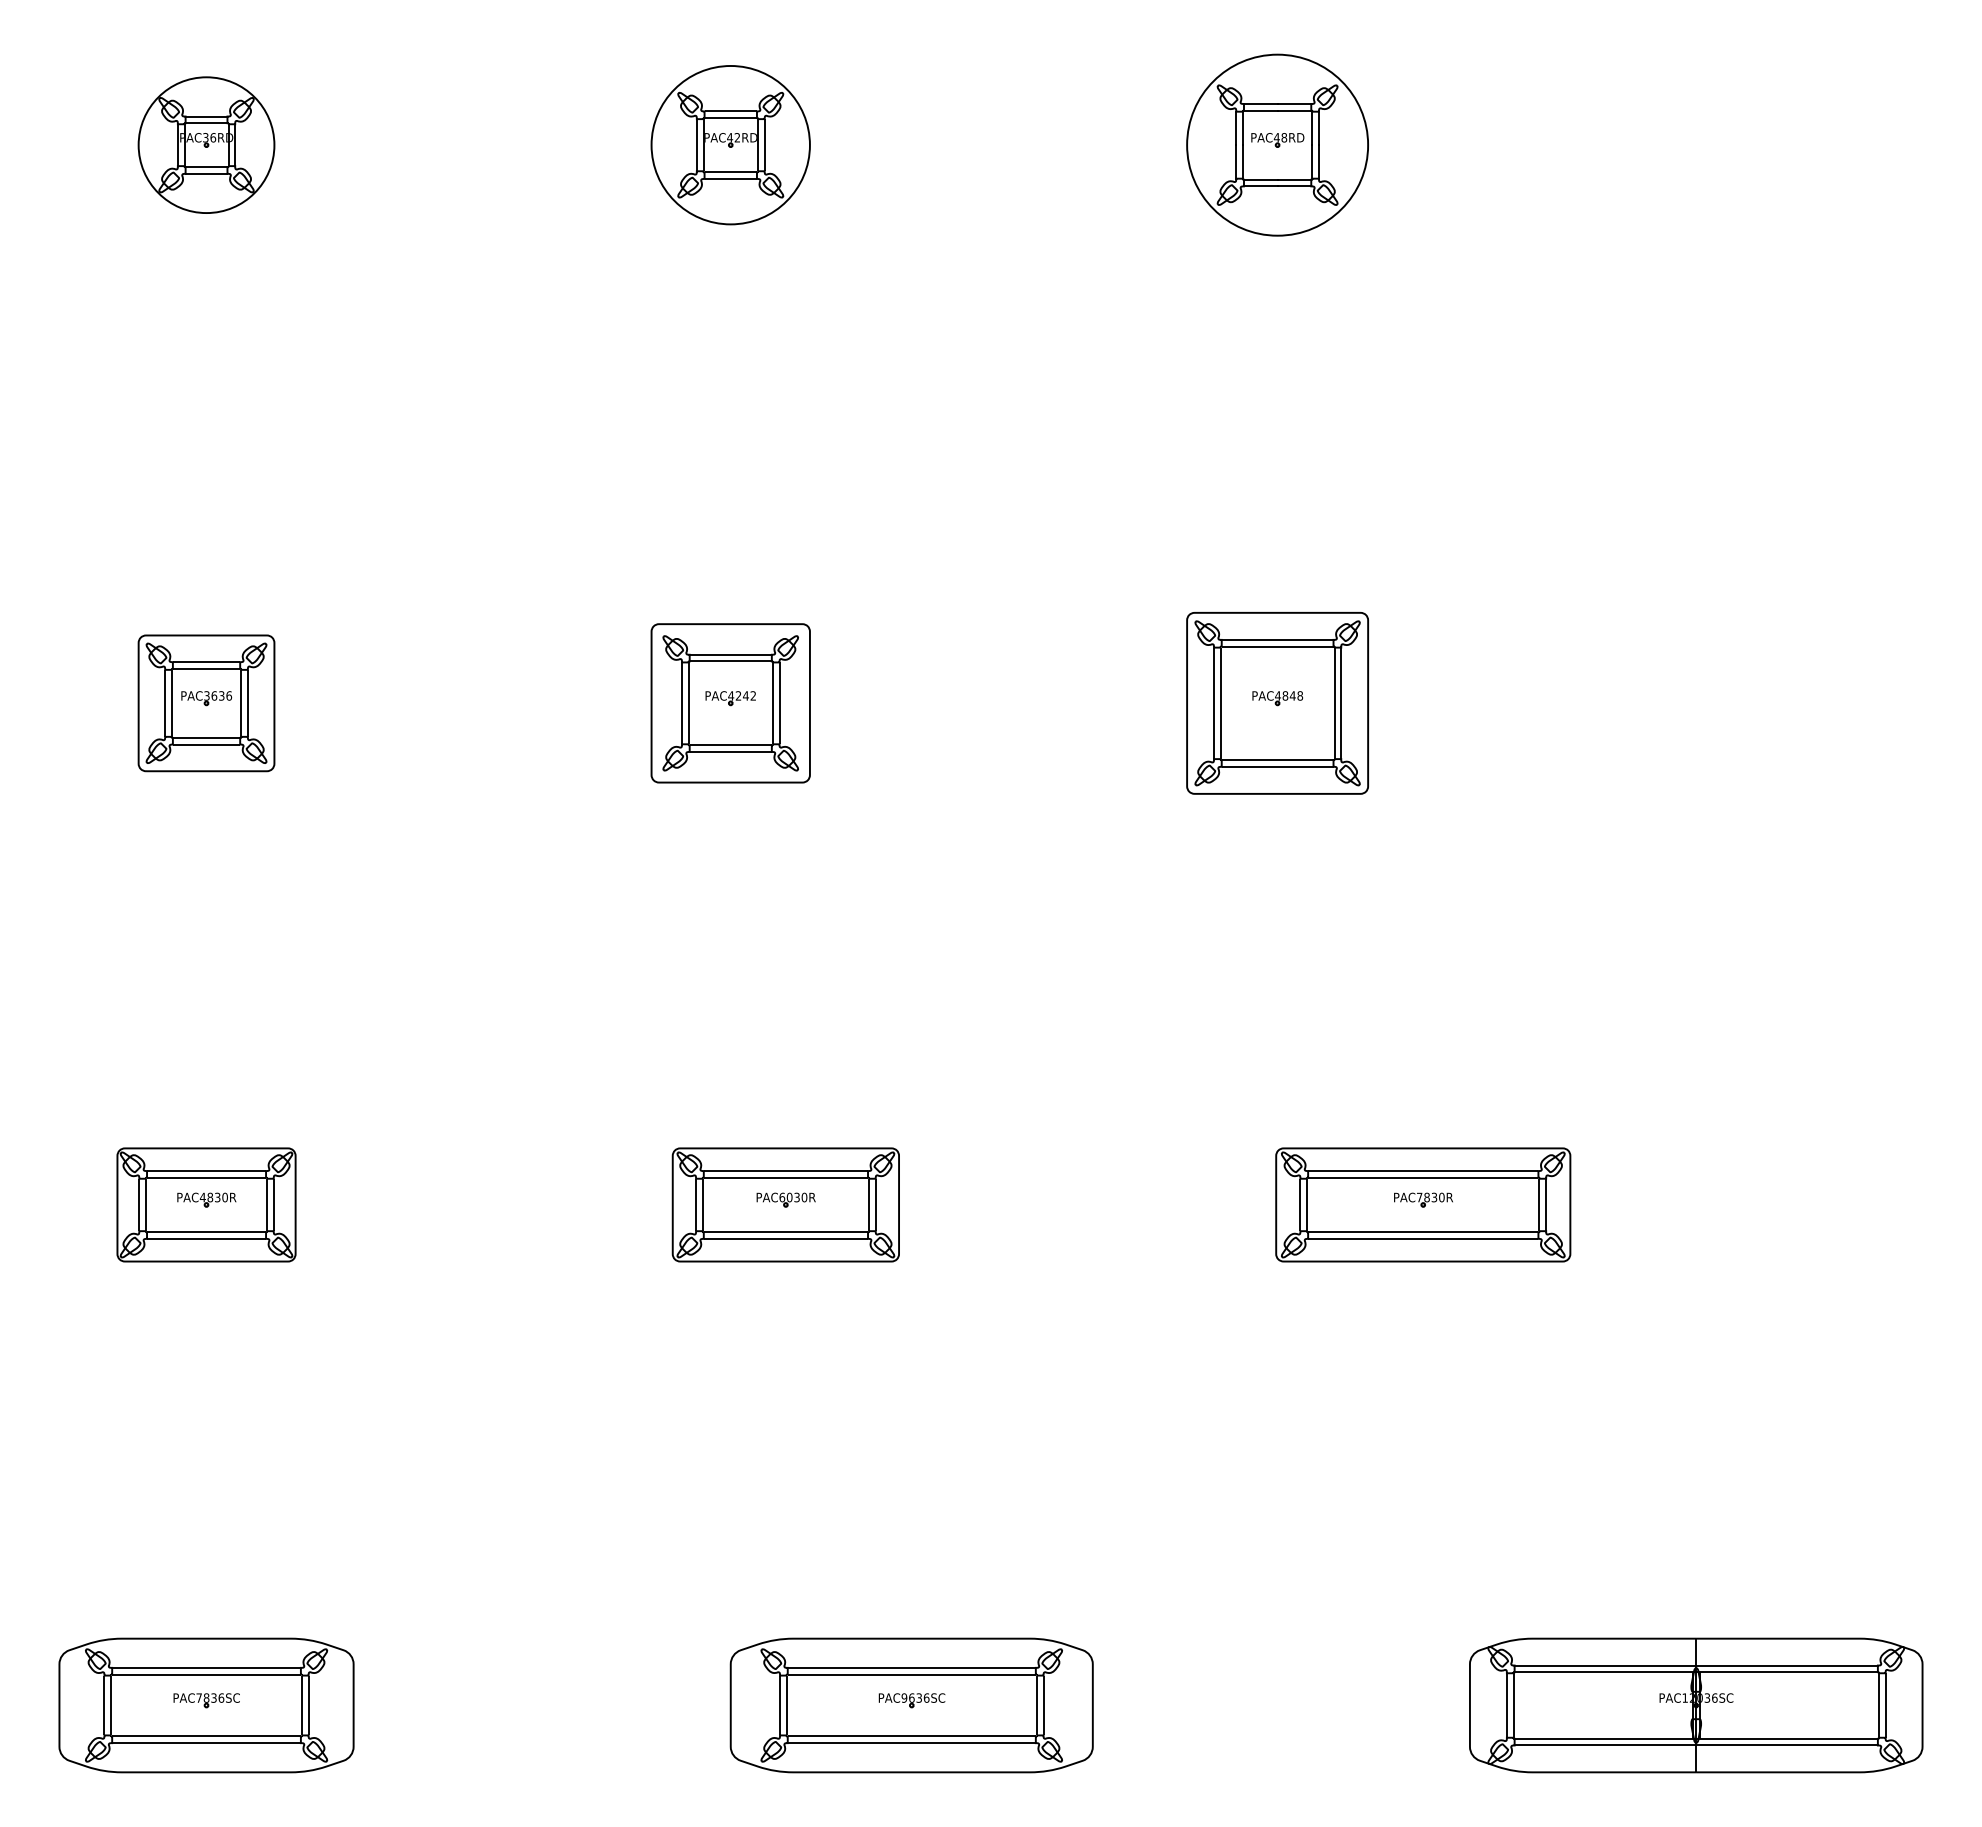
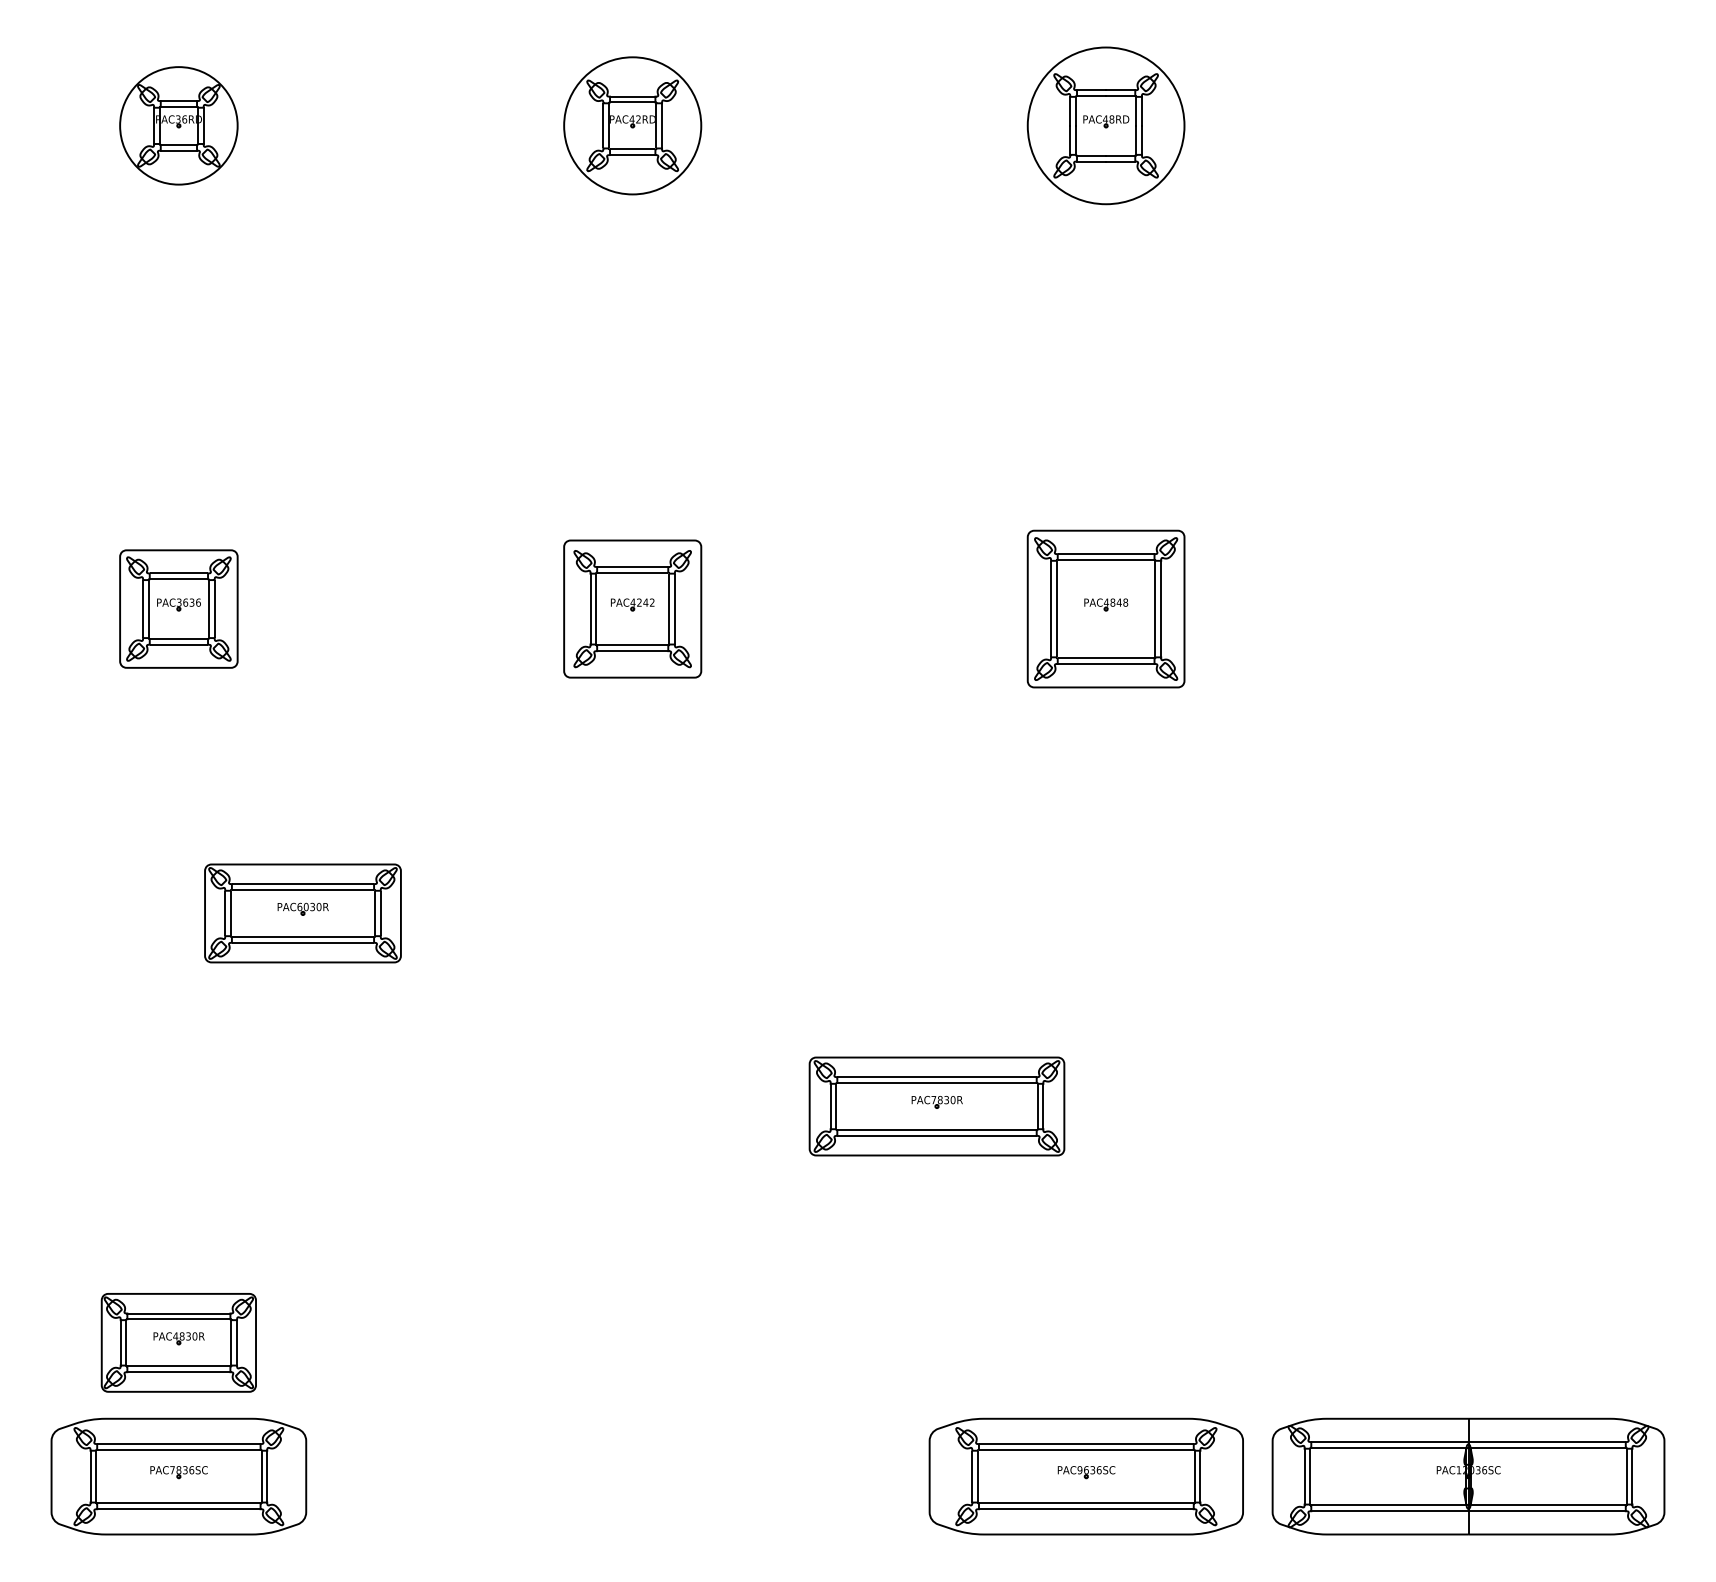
part: (206, 1204) -> (178, 1342), moved
part: (785, 1204) -> (302, 913), moved
part: (1423, 1204) -> (937, 1106), moved
part: (911, 1705) -> (1086, 1476), moved

